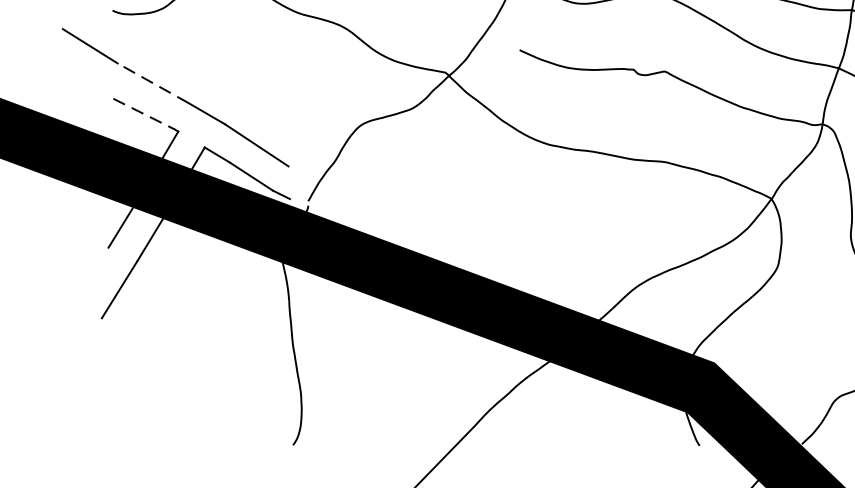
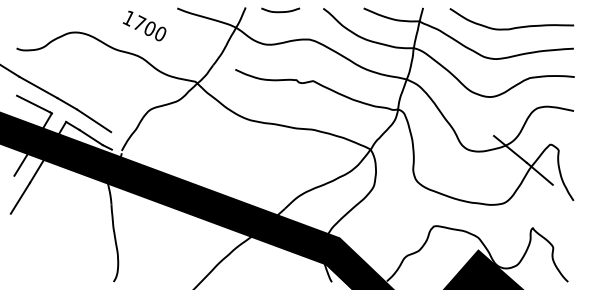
line: (153, 83) -> (38, 87), dashed -> solid
line: (144, 114) -> (33, 104), dashed -> solid

